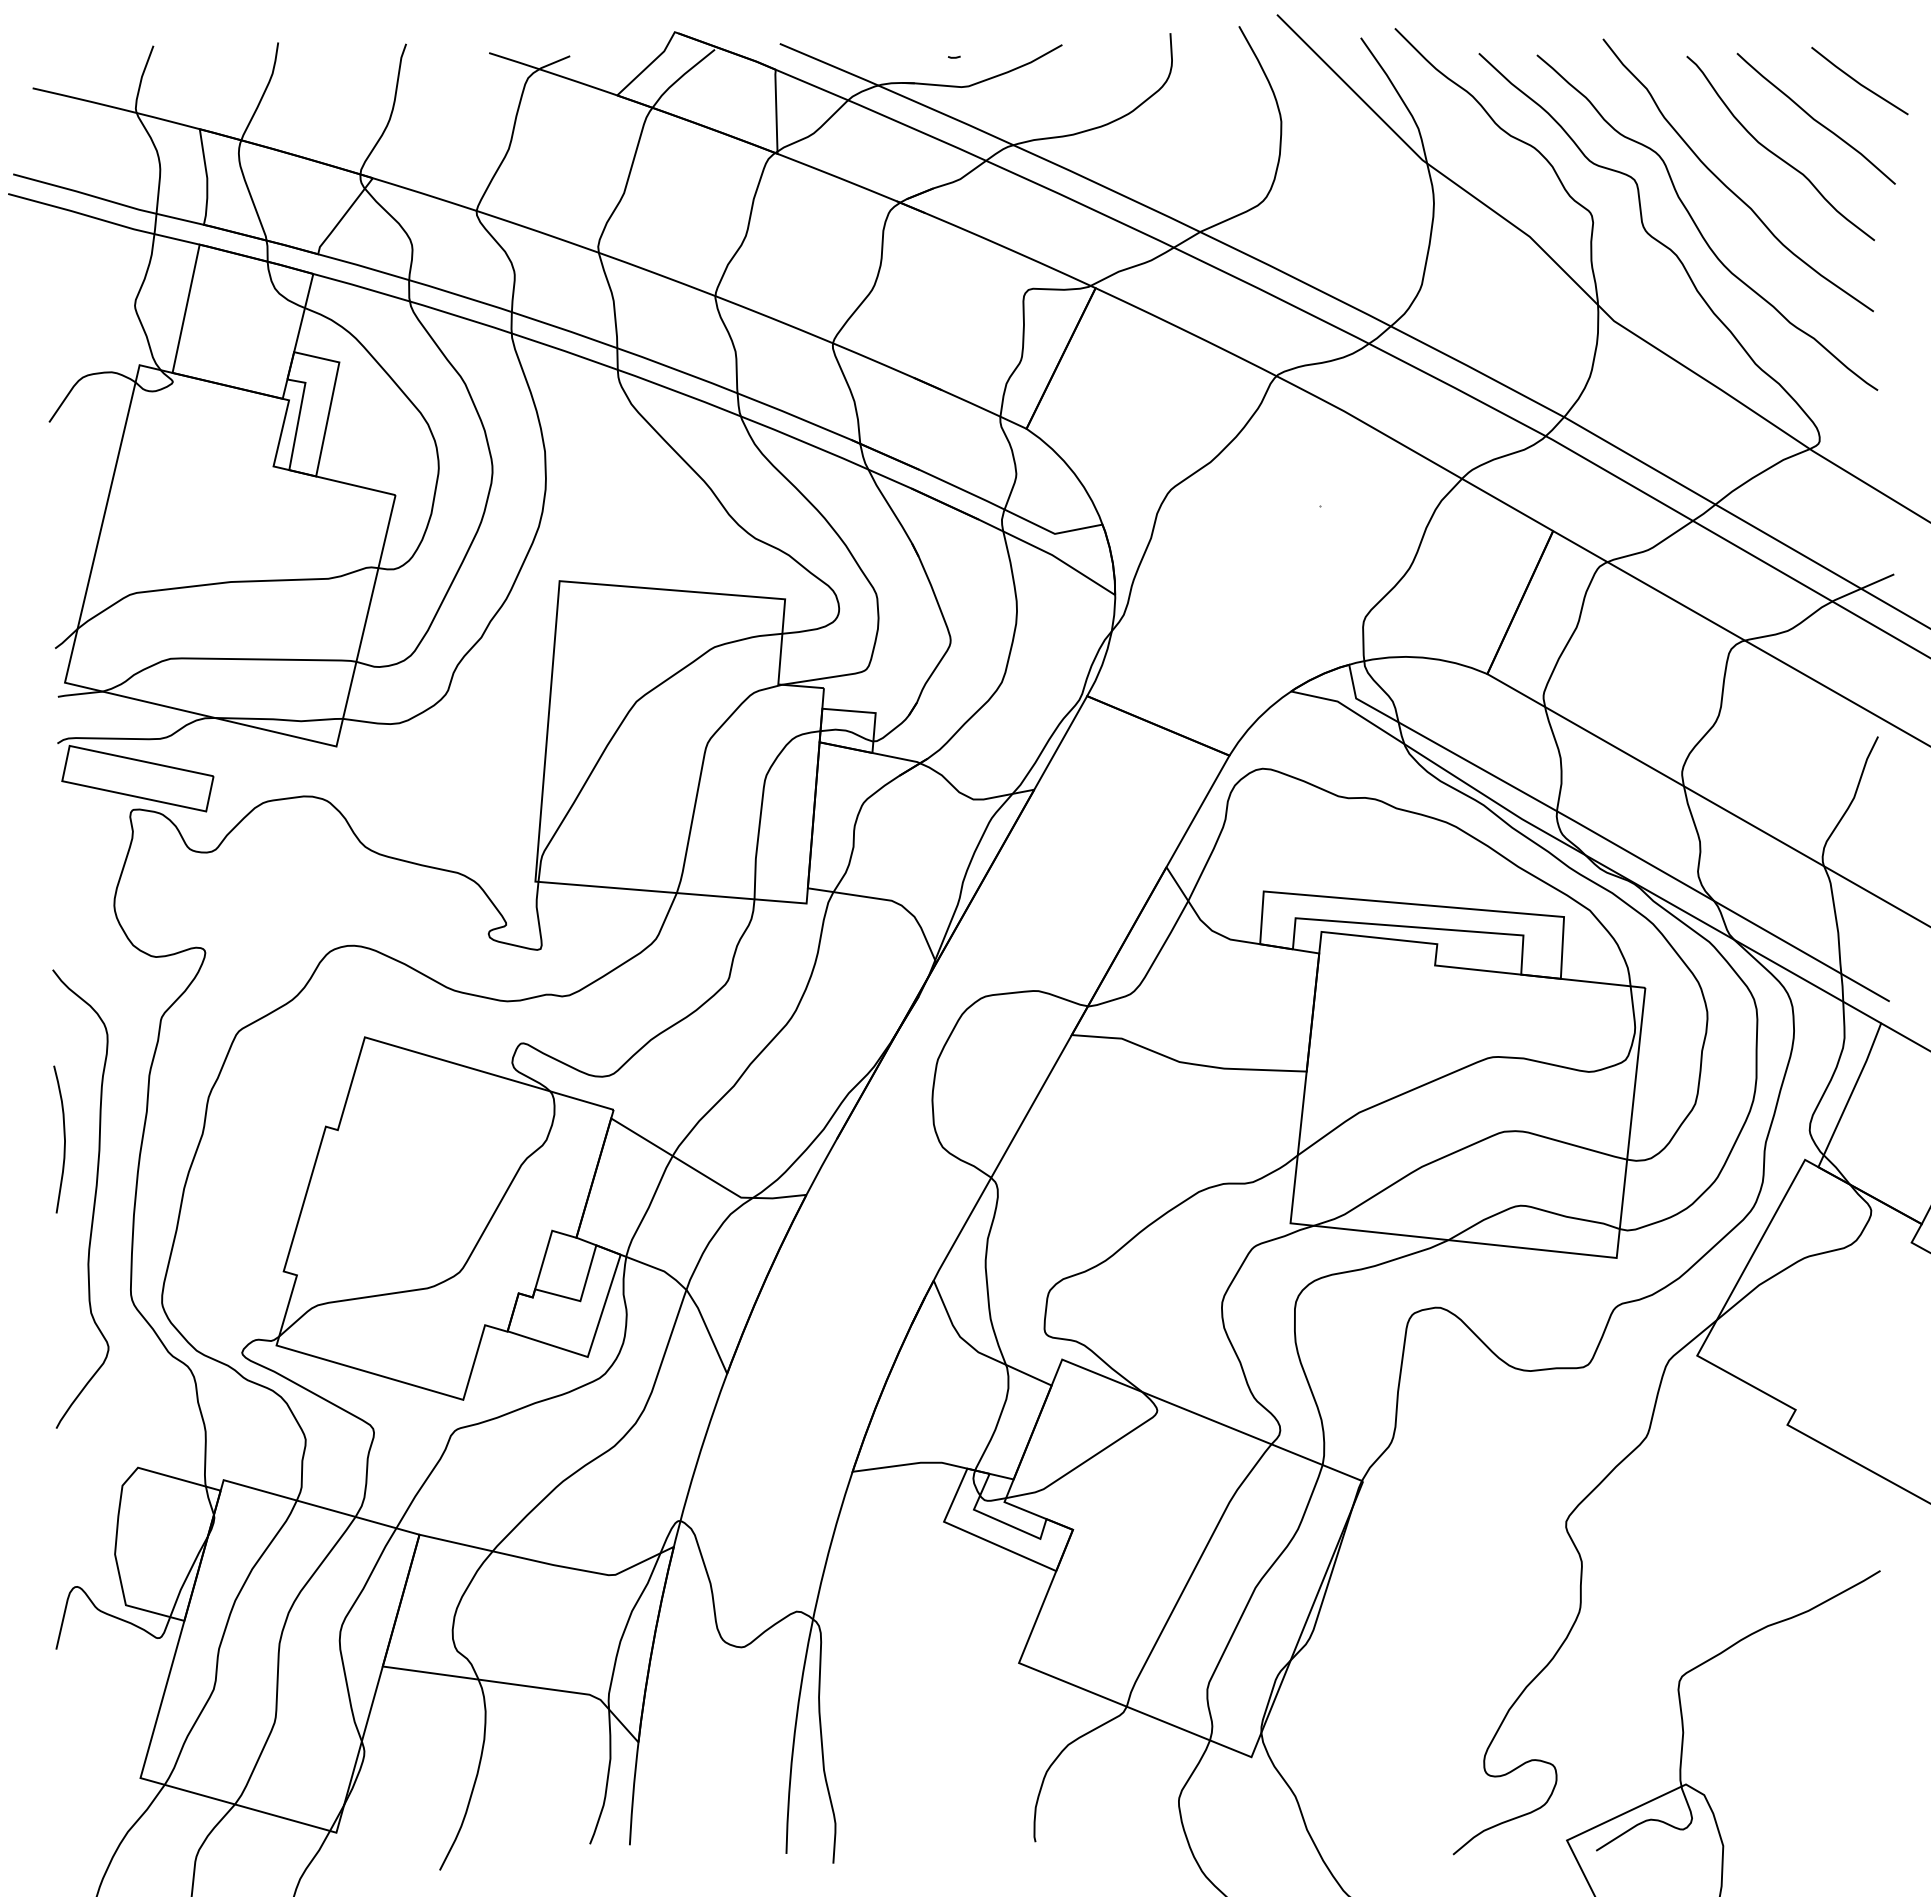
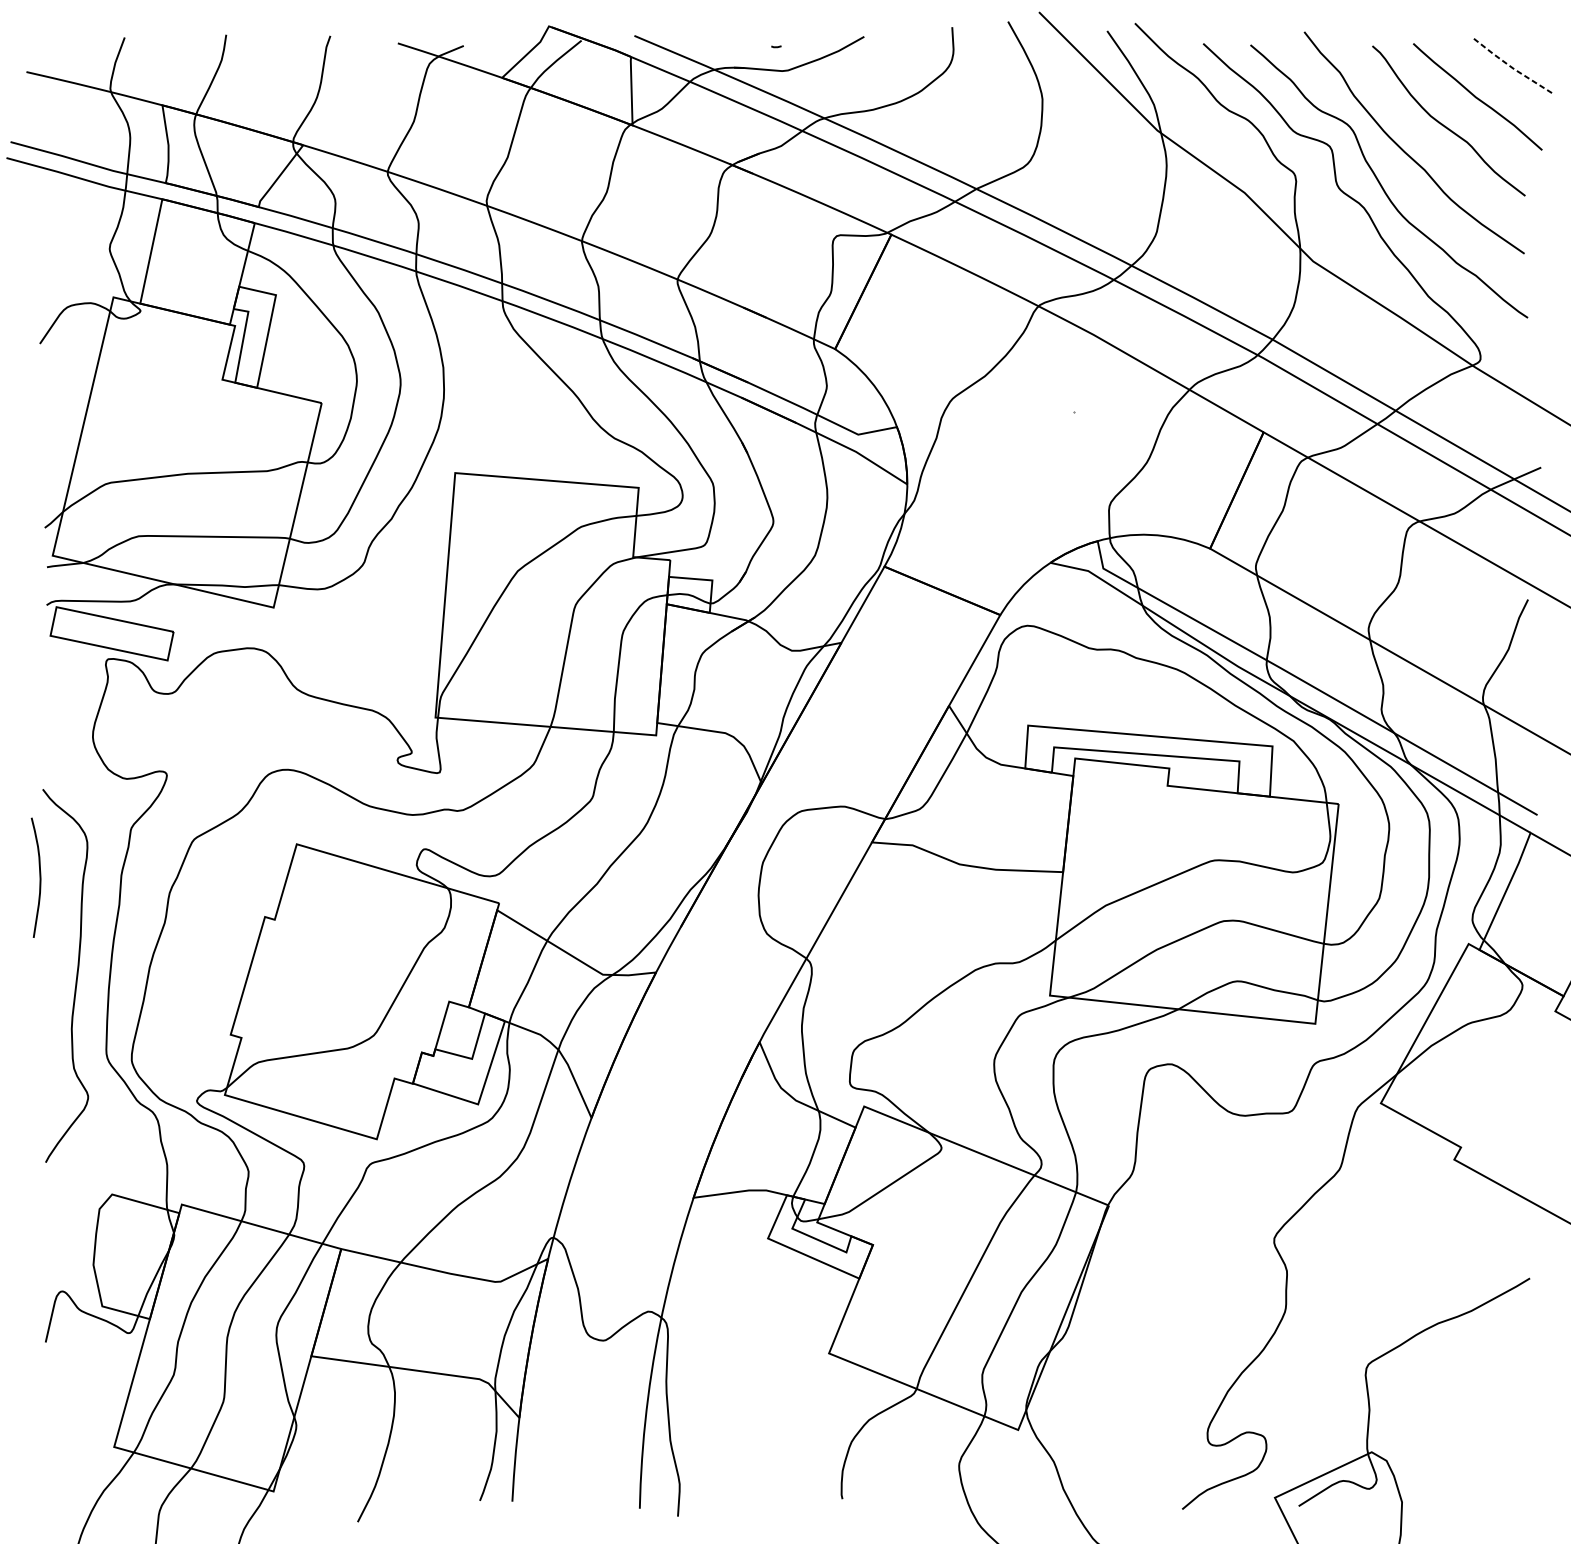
line: (1858, 83) -> (1512, 68), solid -> dashed
curve: (63, 1136) -> (39, 875), moved

